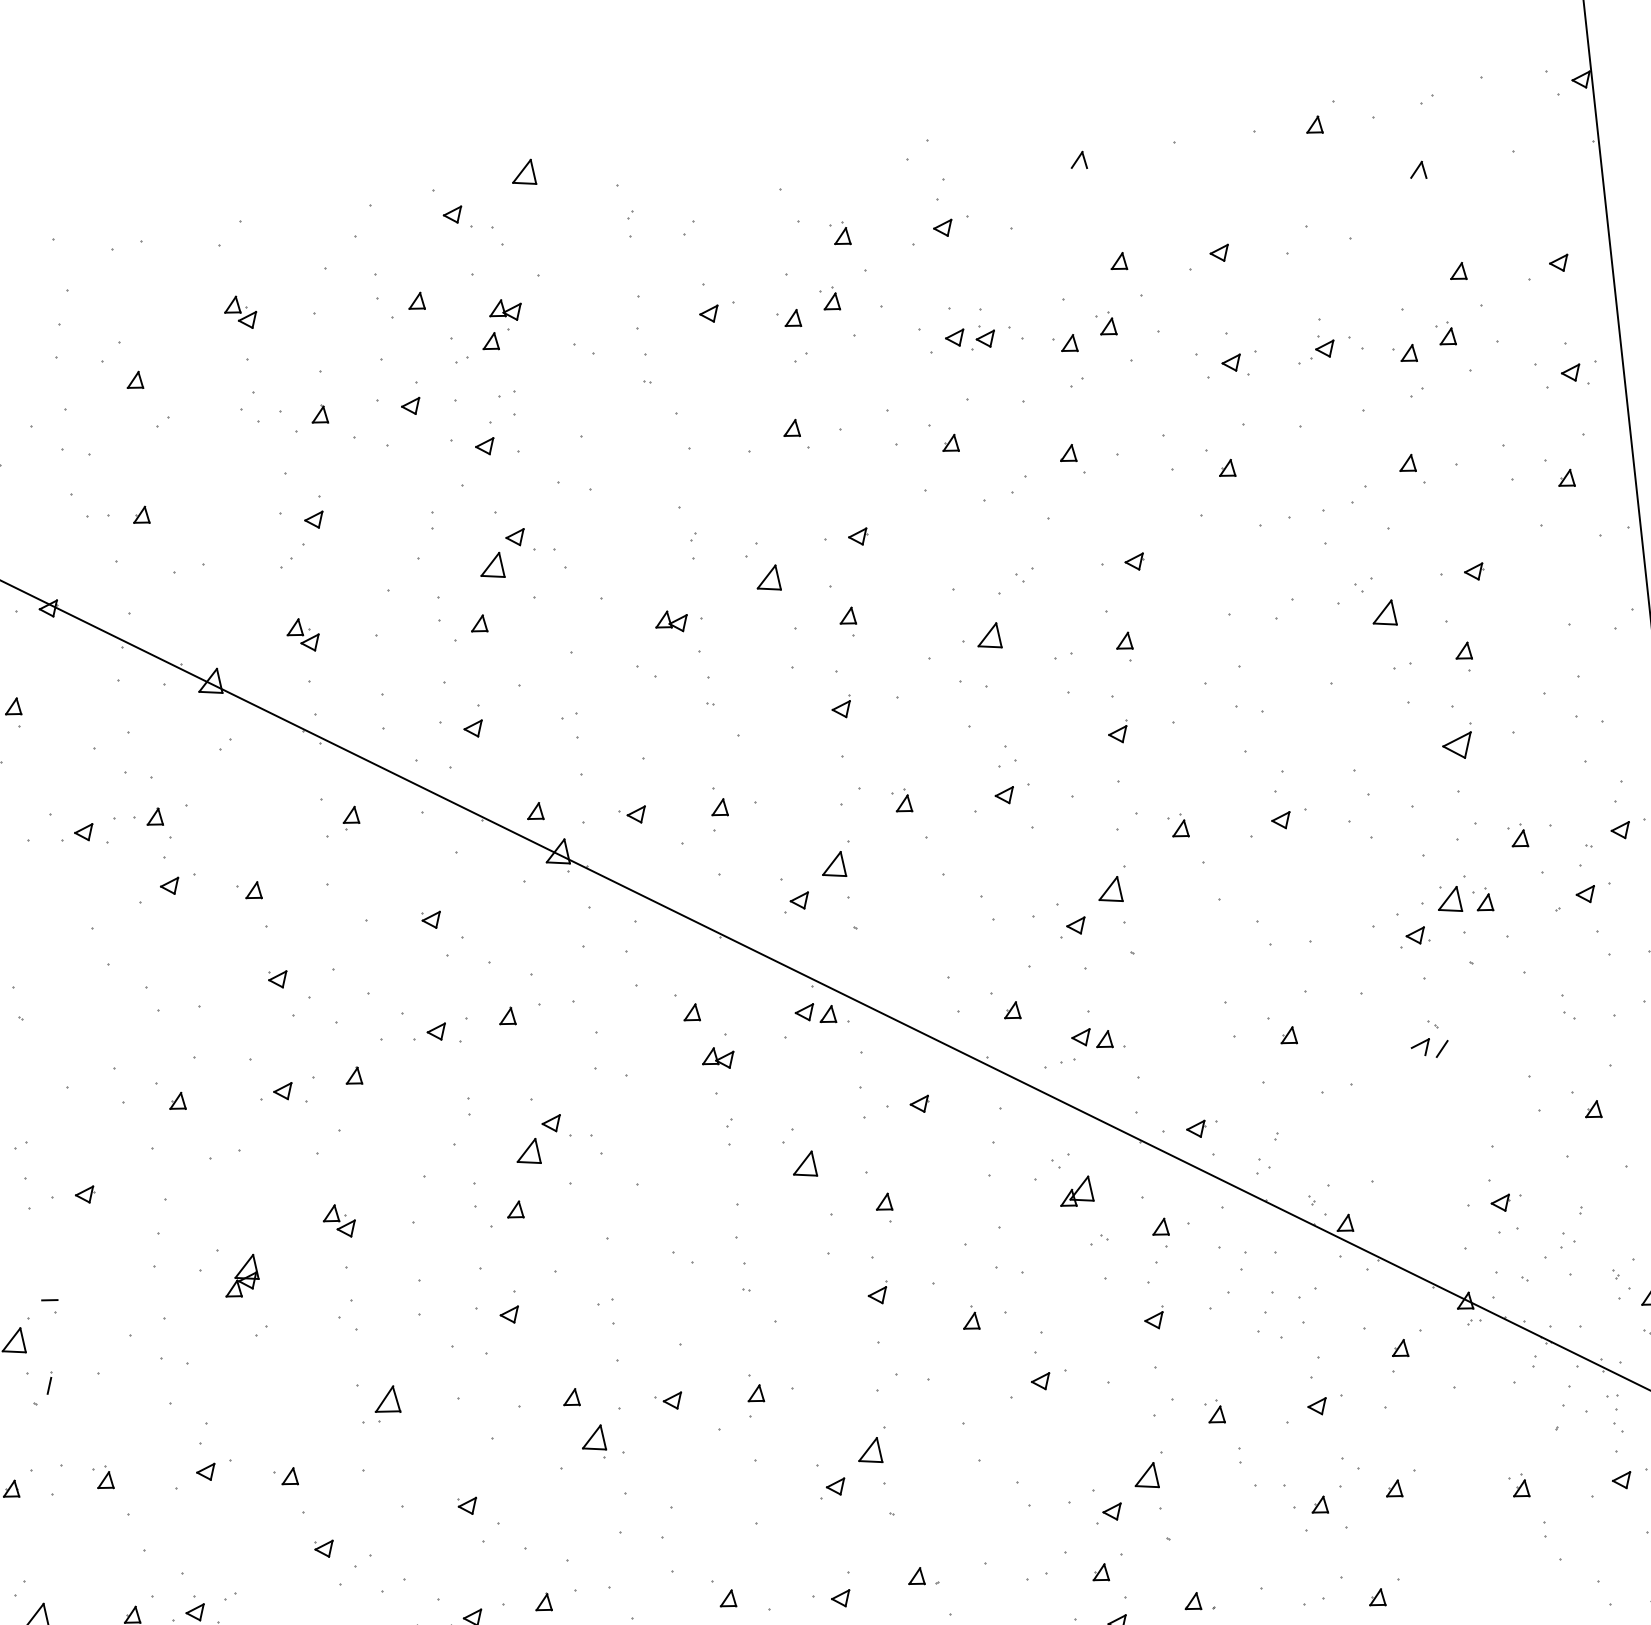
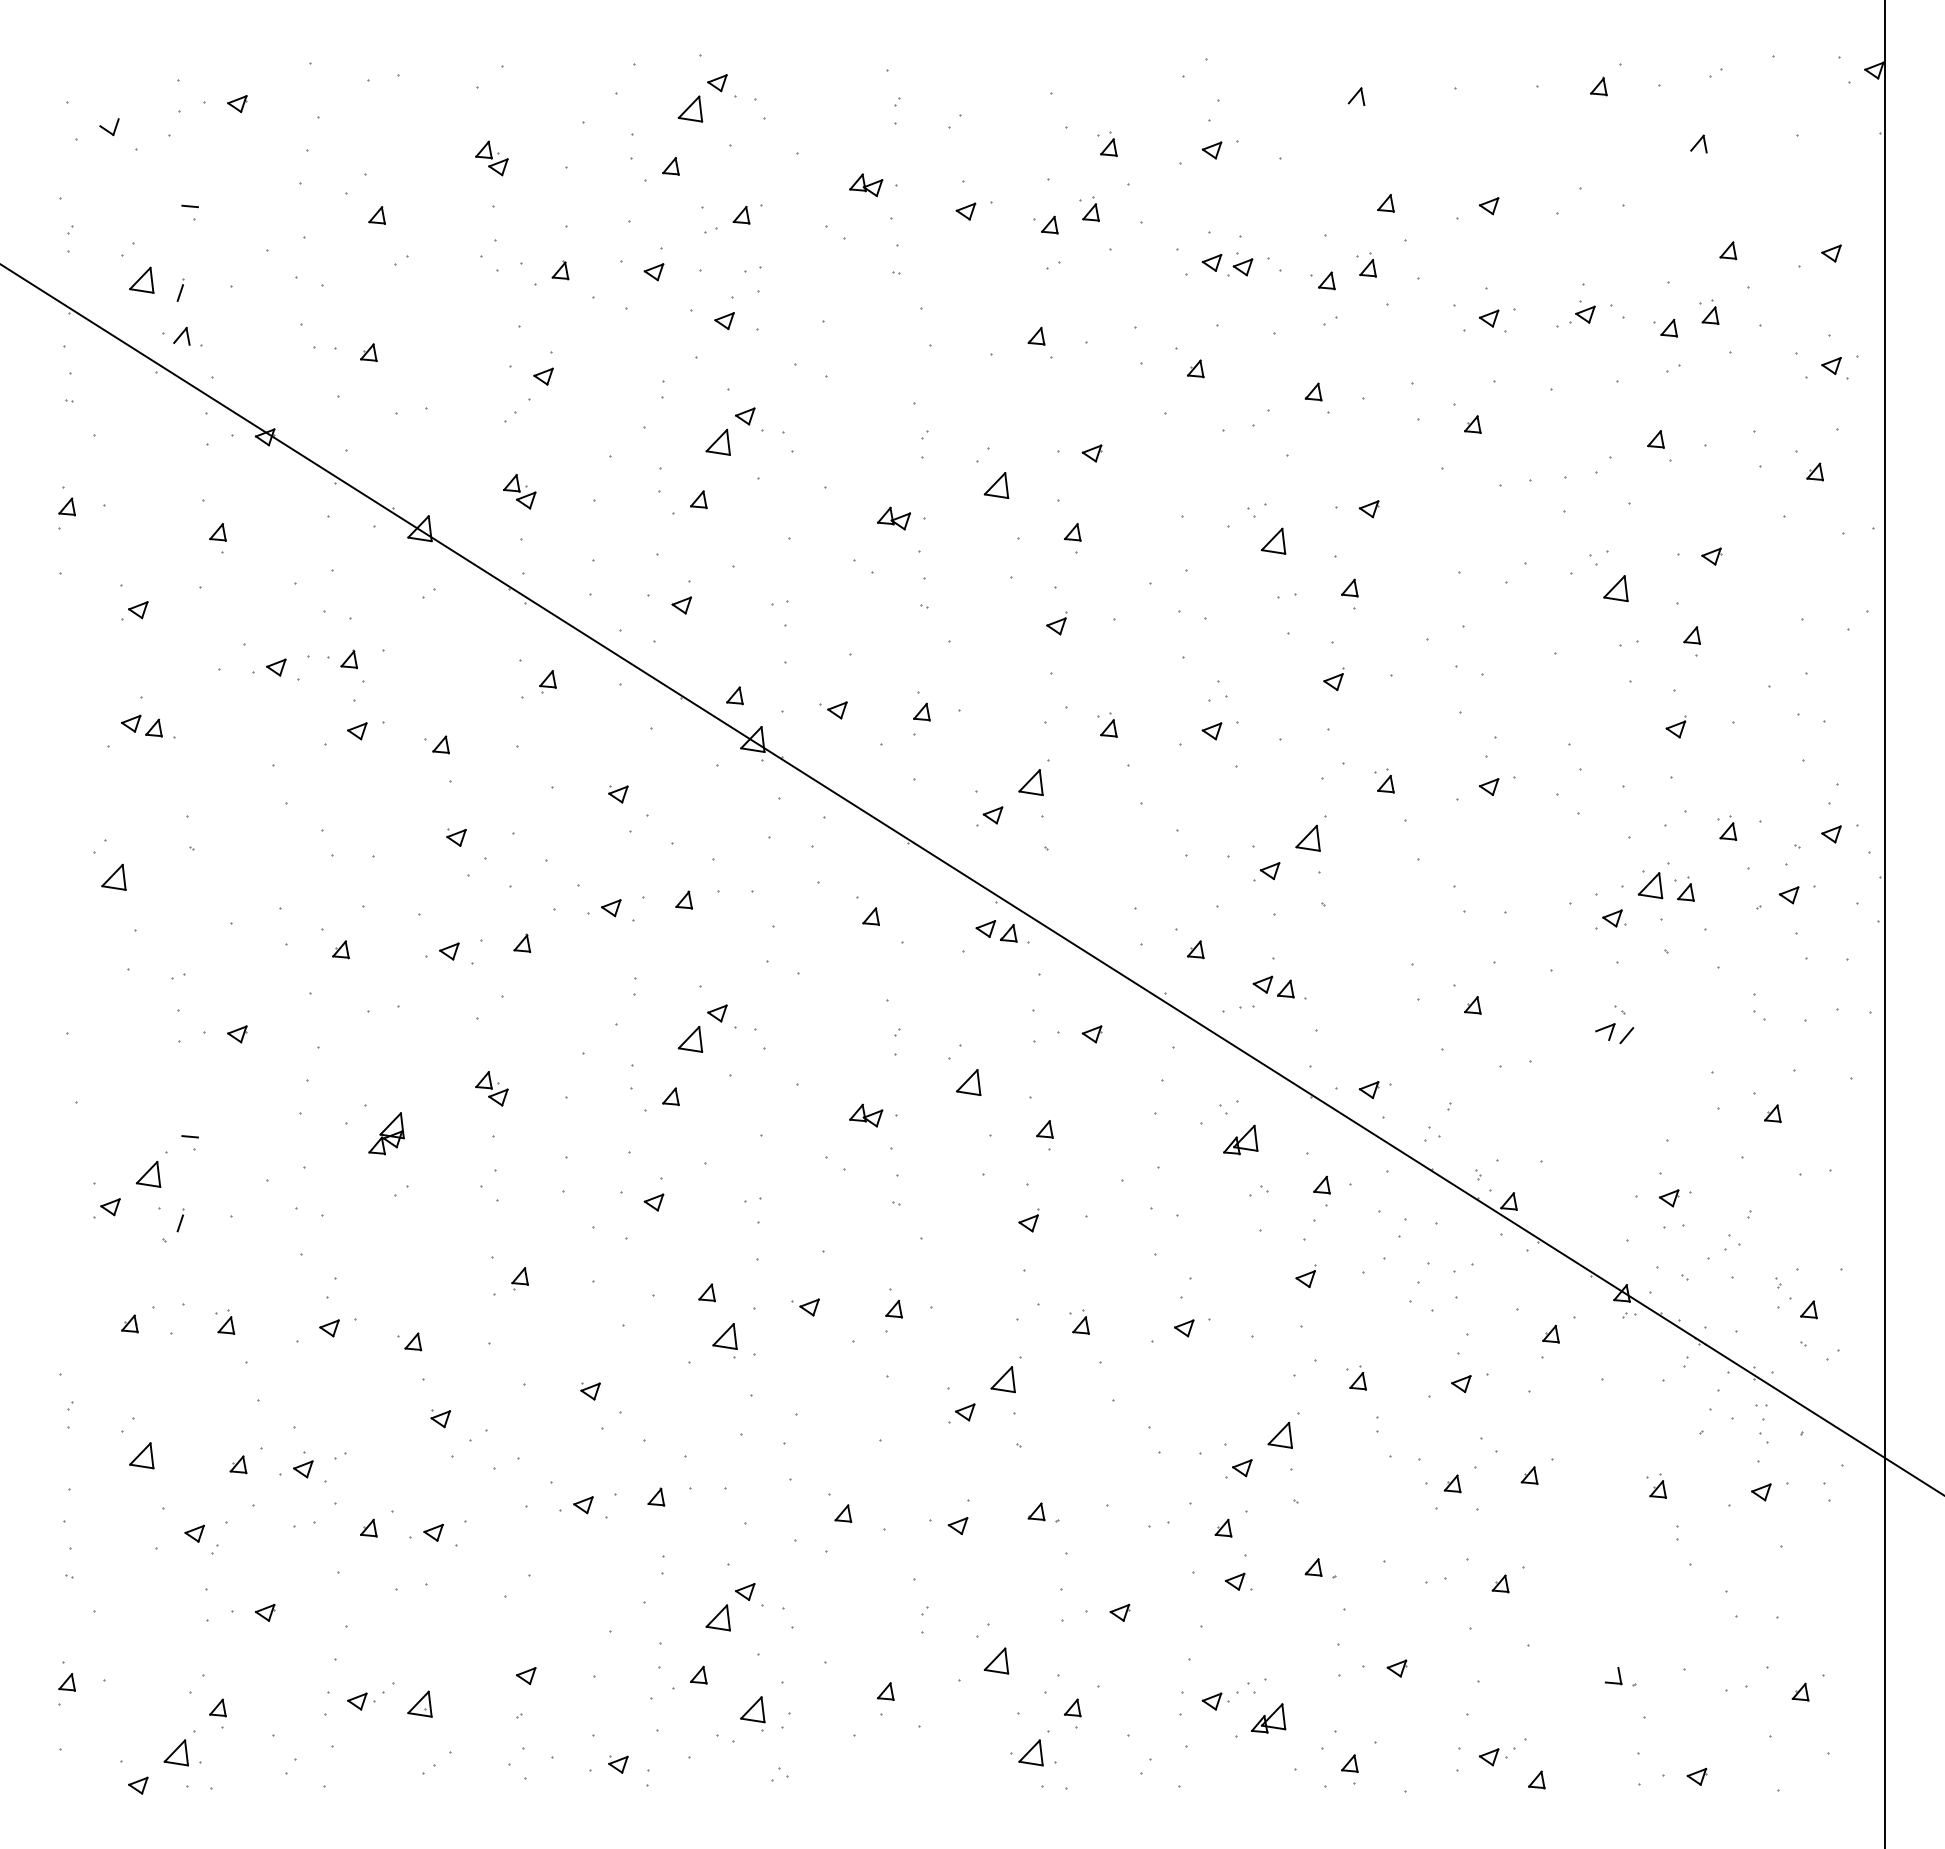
part: (523, 172) -> (690, 108), moved
part: (505, 310) -> (866, 185), moved
part: (988, 635) -> (1273, 540), moved
part: (1456, 741) -> (1675, 726), size x0.62
part: (718, 1058) -> (866, 1115), moved
part: (970, 1317) -> (1080, 1321), moved
part: (386, 1403) -> (519, 1278), size x0.62

